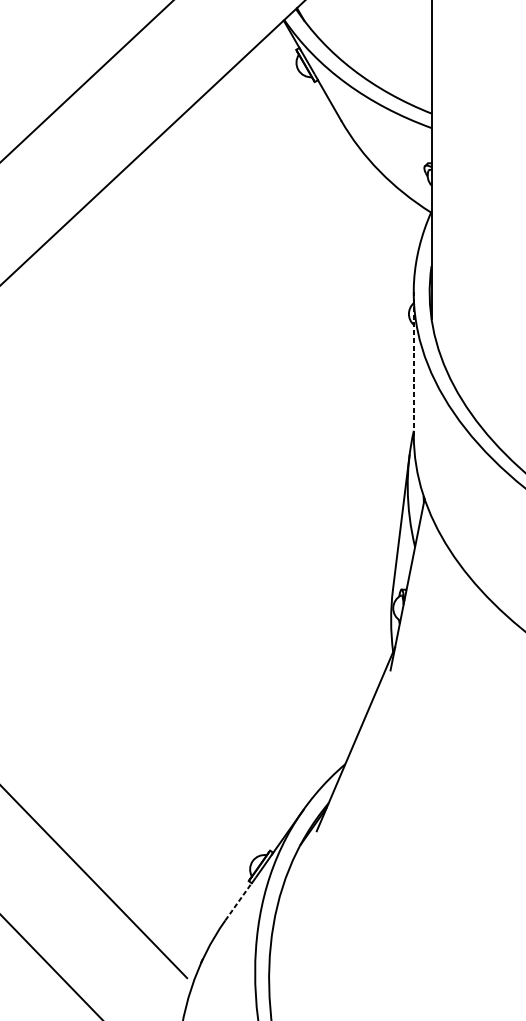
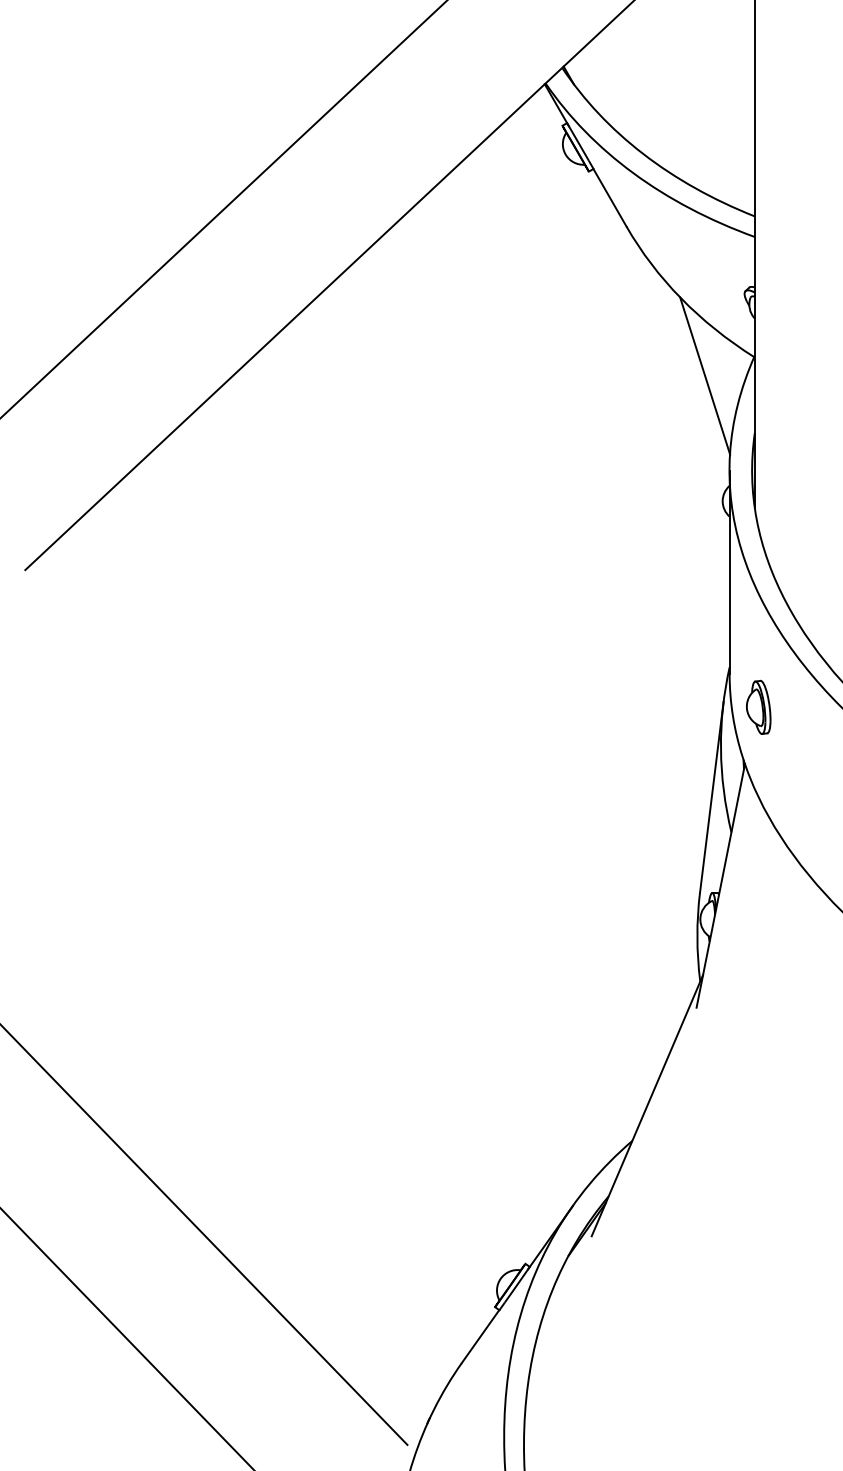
line: (396, 225) -> (705, 375), added
line: (413, 364) -> (729, 572), dashed -> solid
part: (434, 458) -> (758, 706), added
line: (238, 901) -> (480, 1336), dashed -> solid

